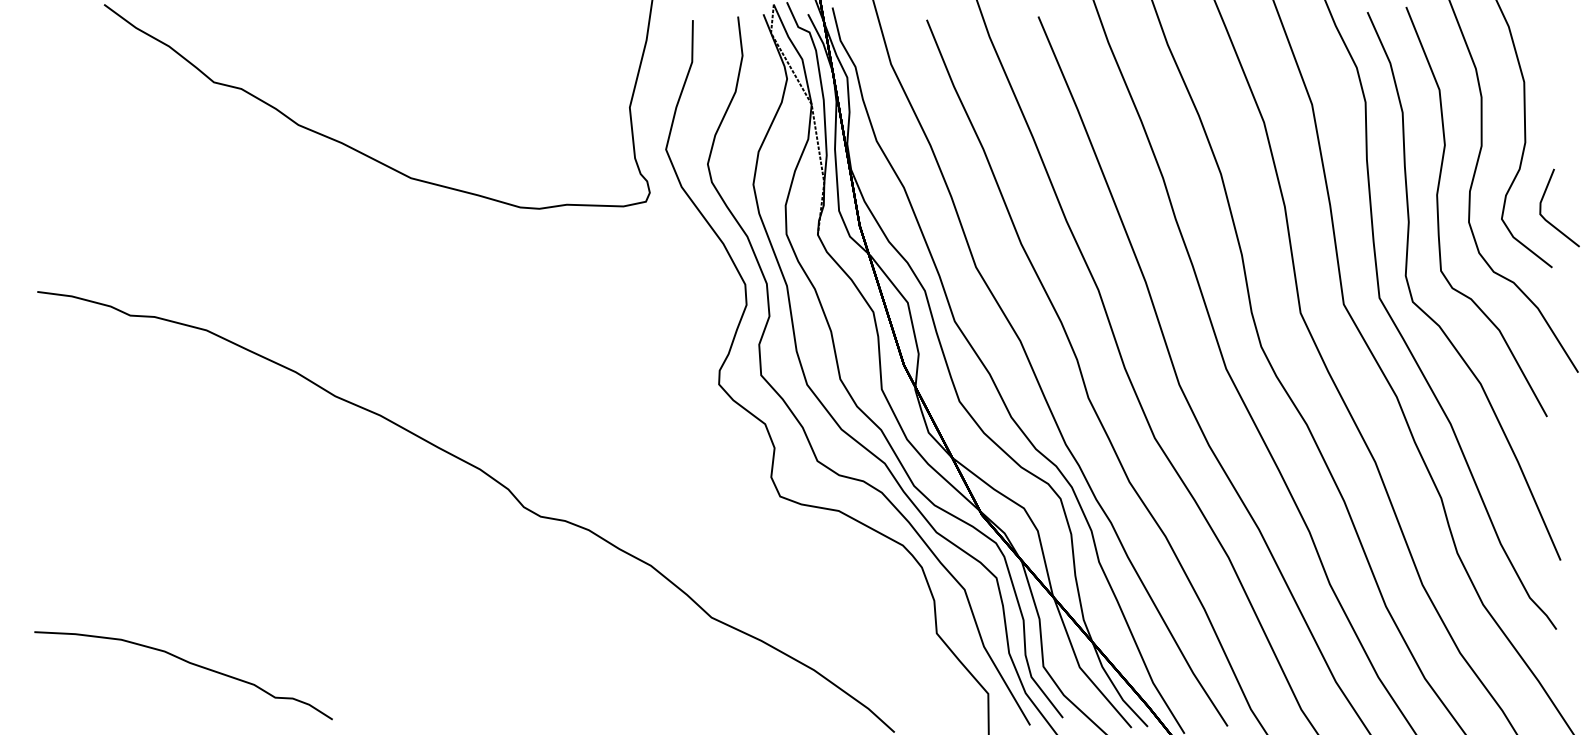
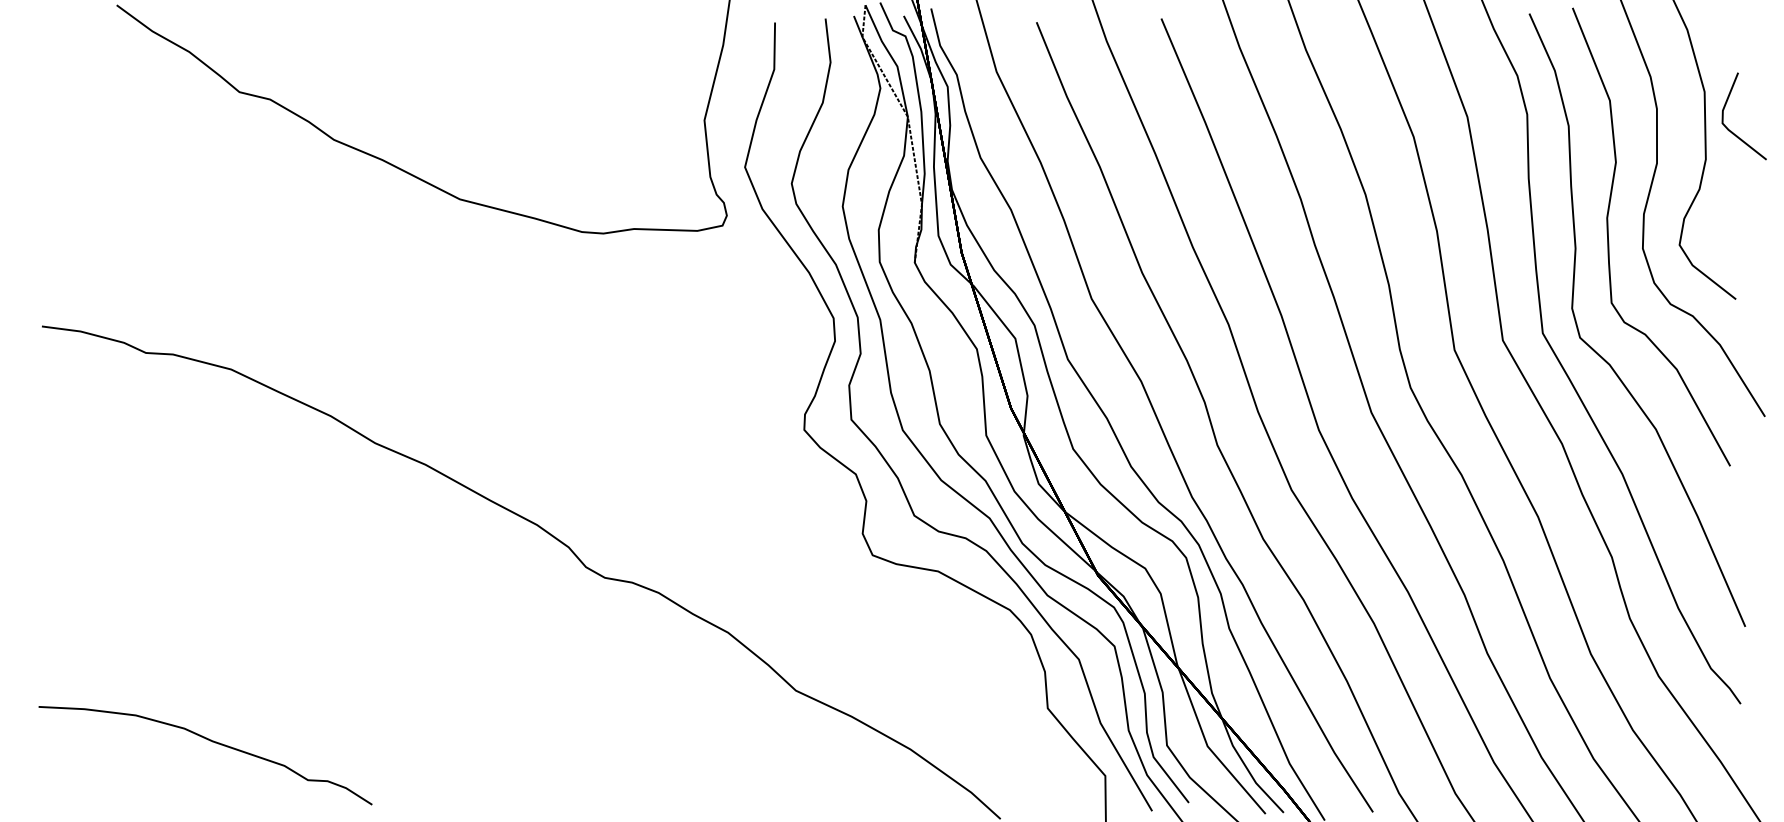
line: (1549, 221) -> (1732, 131), moved

